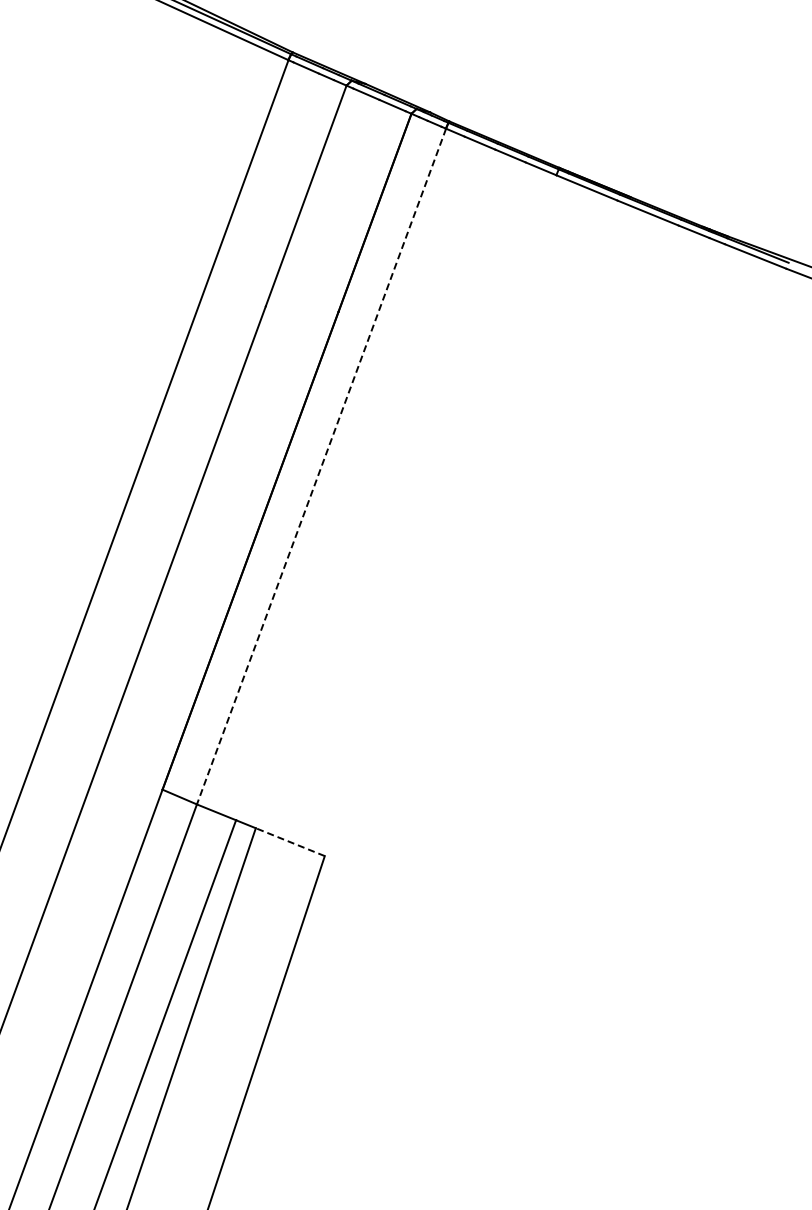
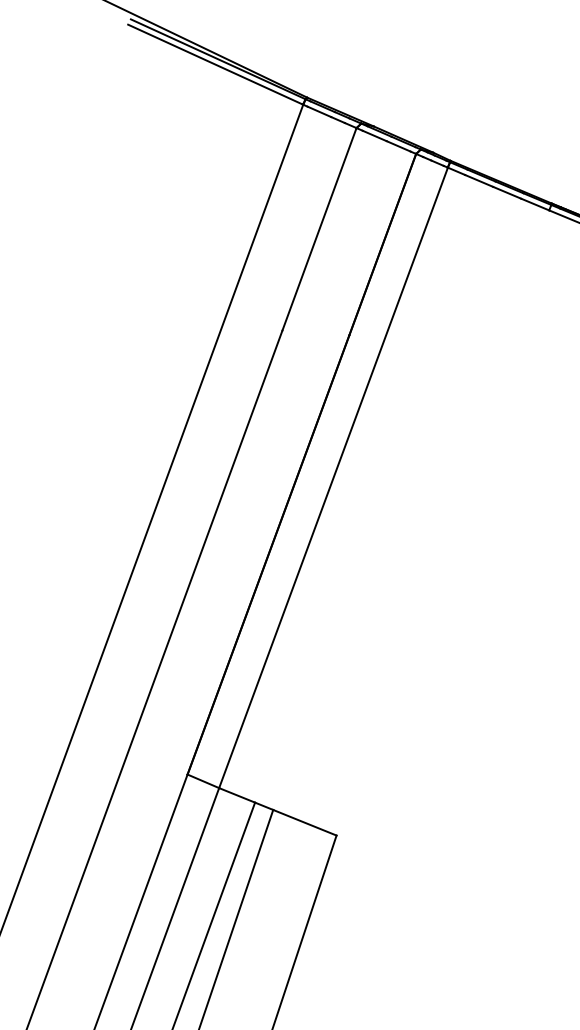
line: (321, 467) -> (333, 478), dashed -> solid
line: (289, 841) -> (304, 822), dashed -> solid

